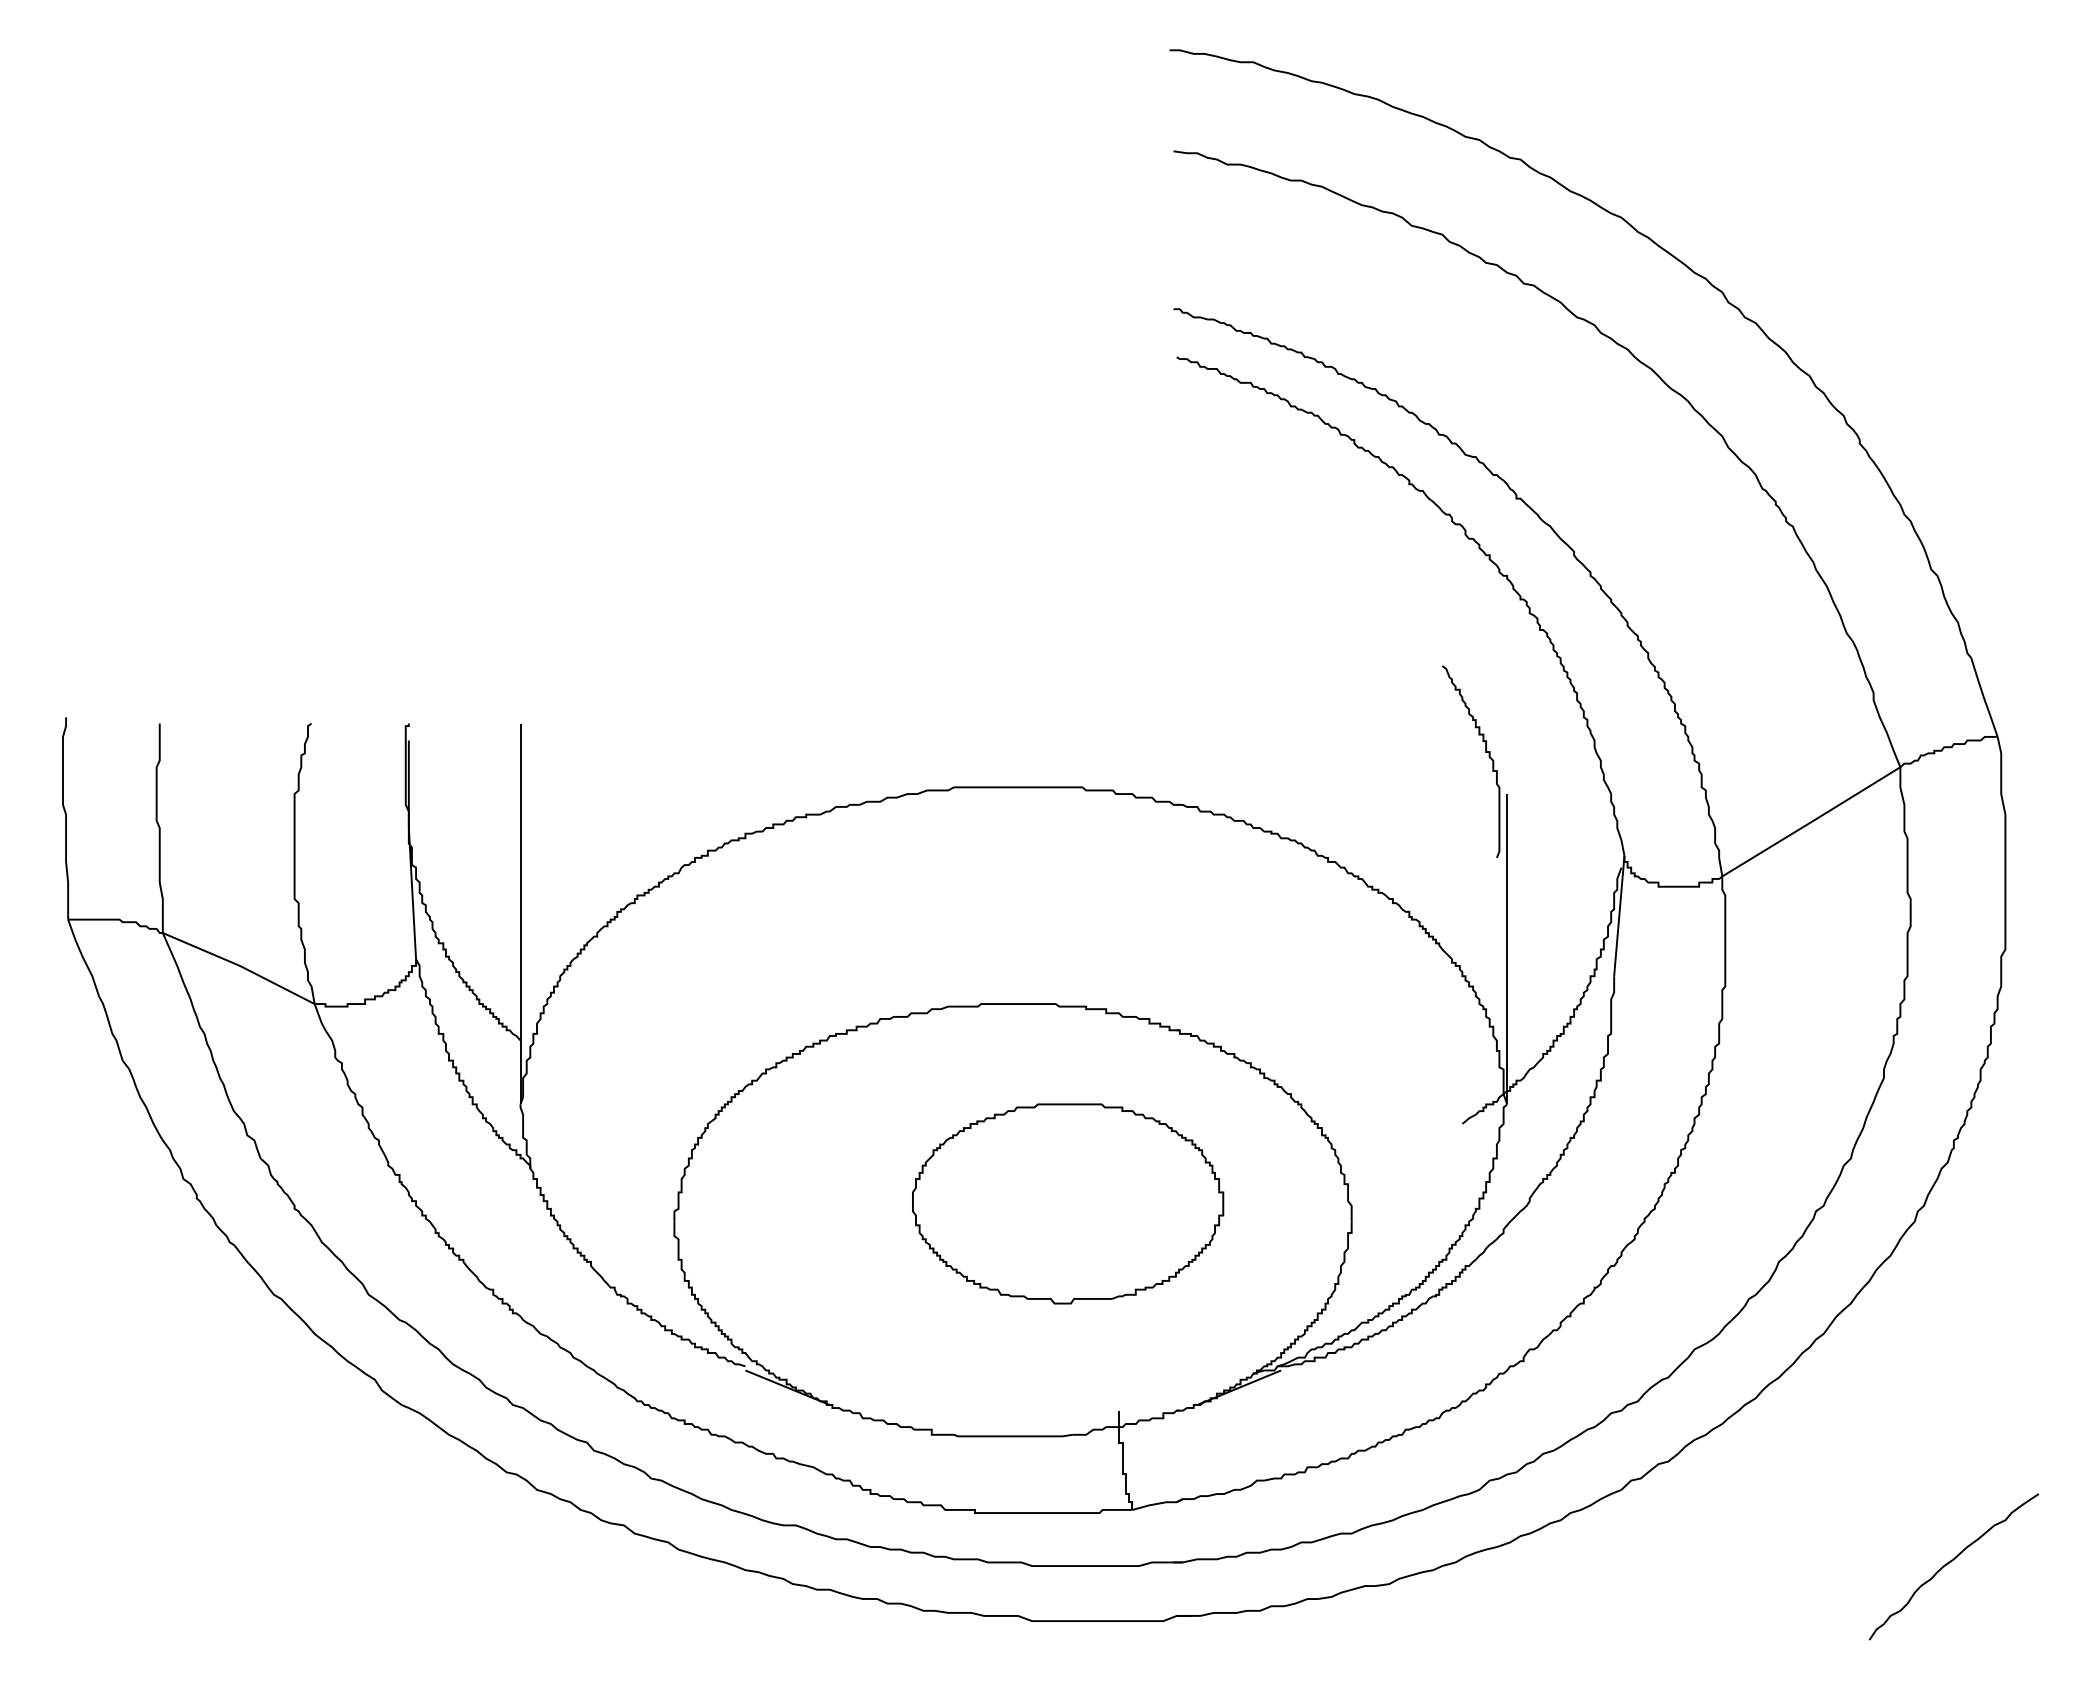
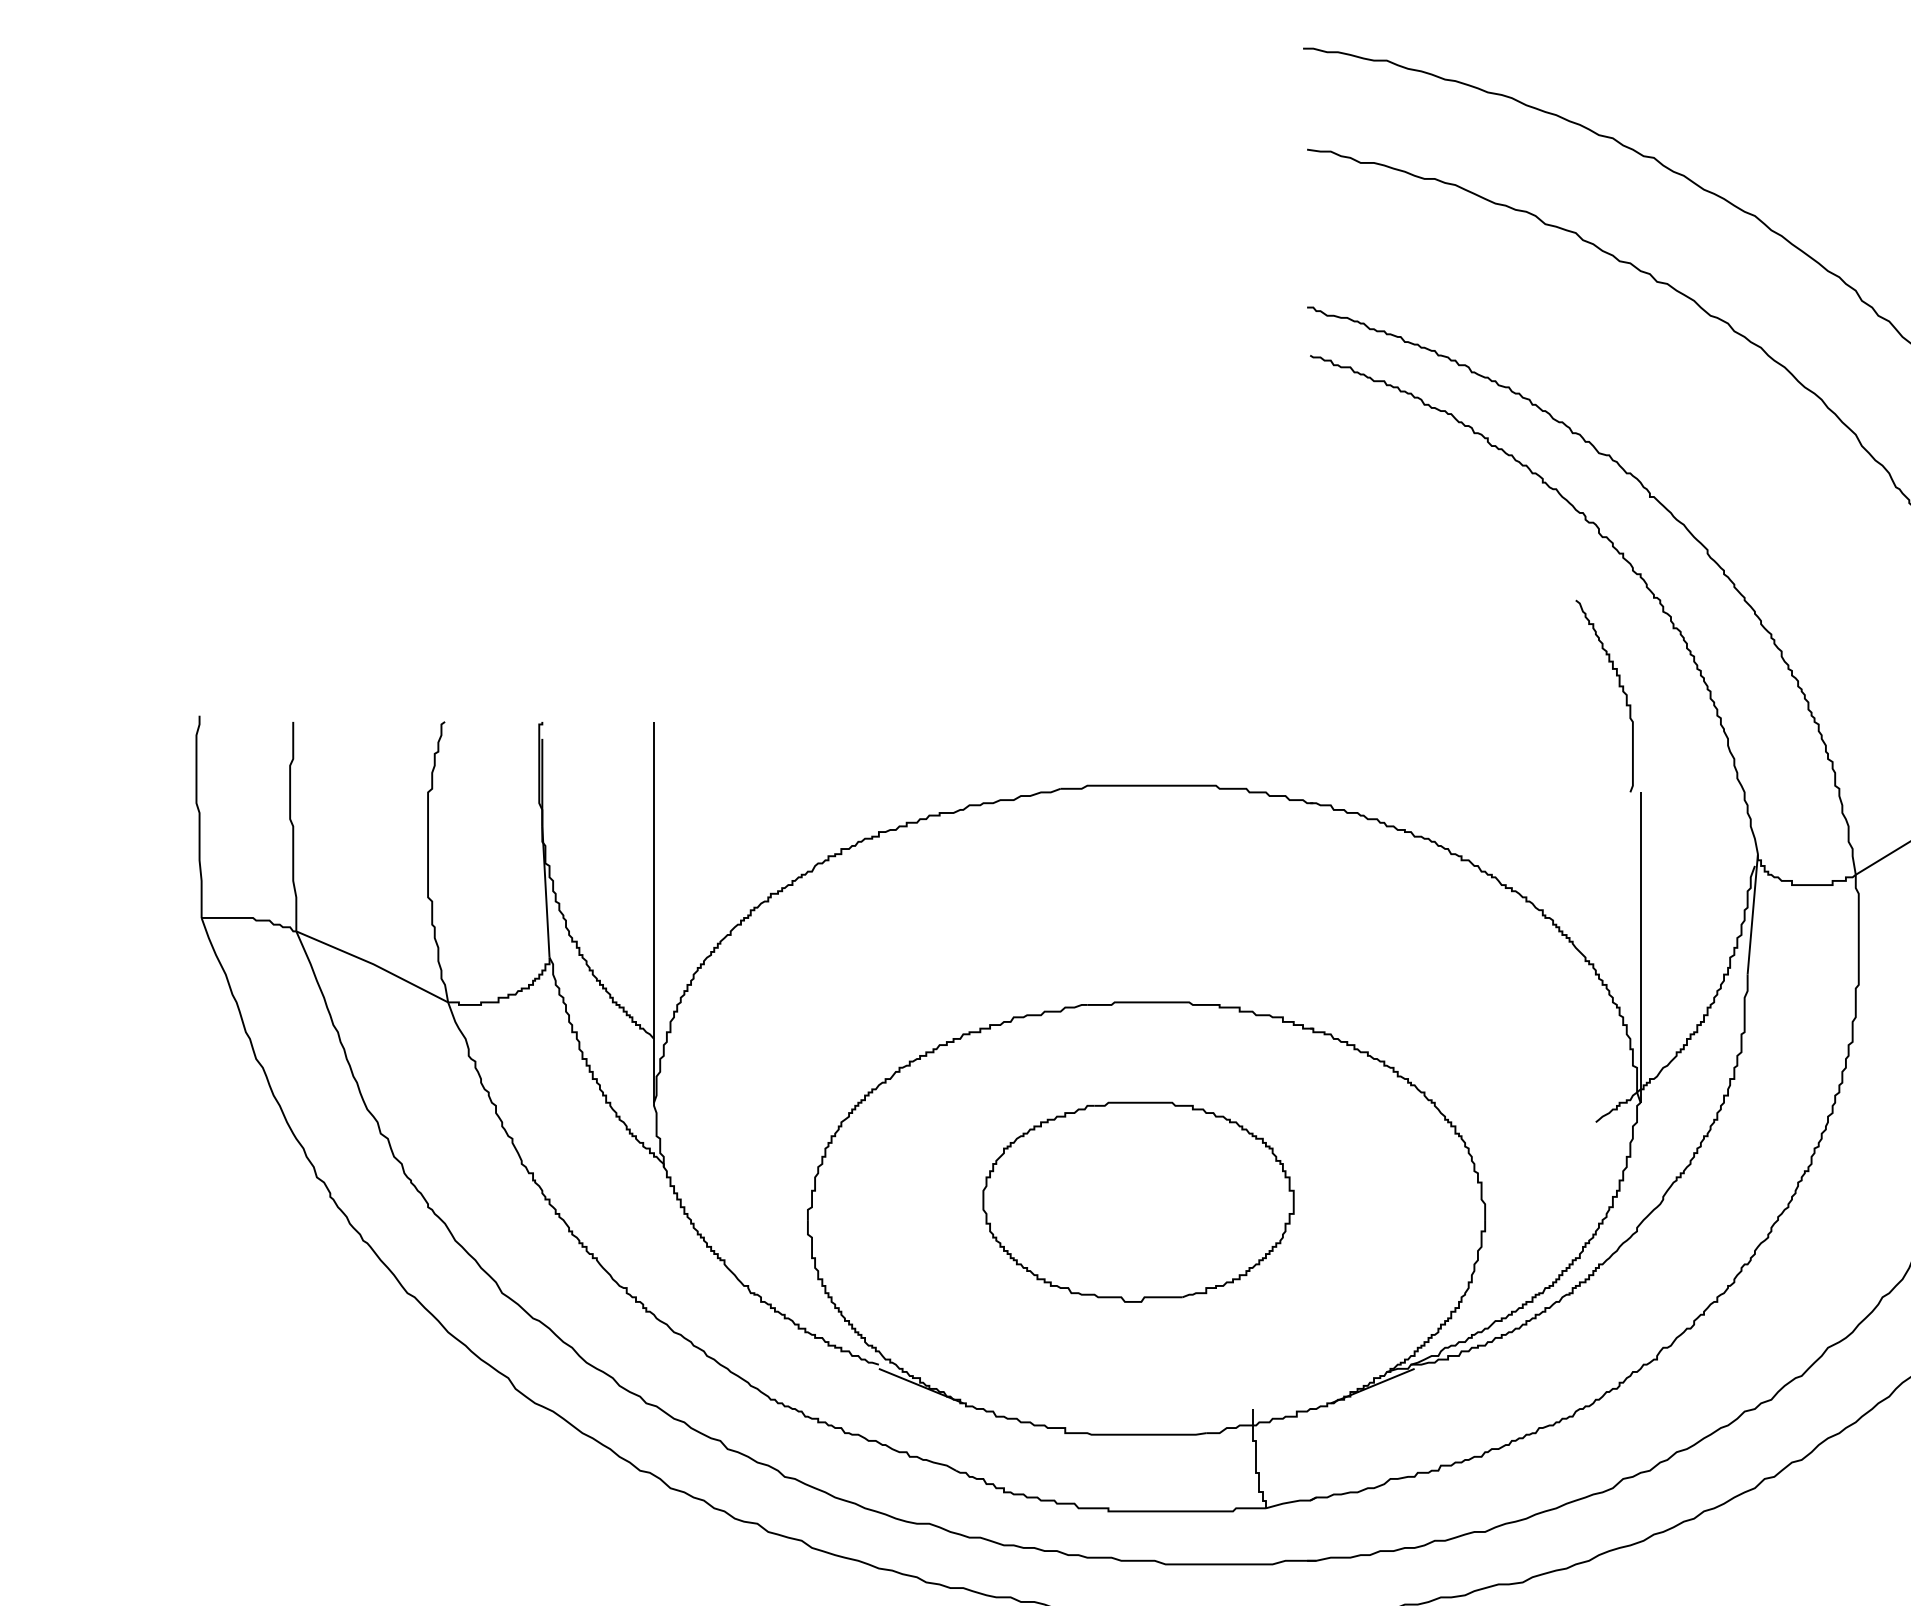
curve: (1485, 752) -> (1618, 686), moved
part: (1068, 1203) -> (1138, 1201), moved

